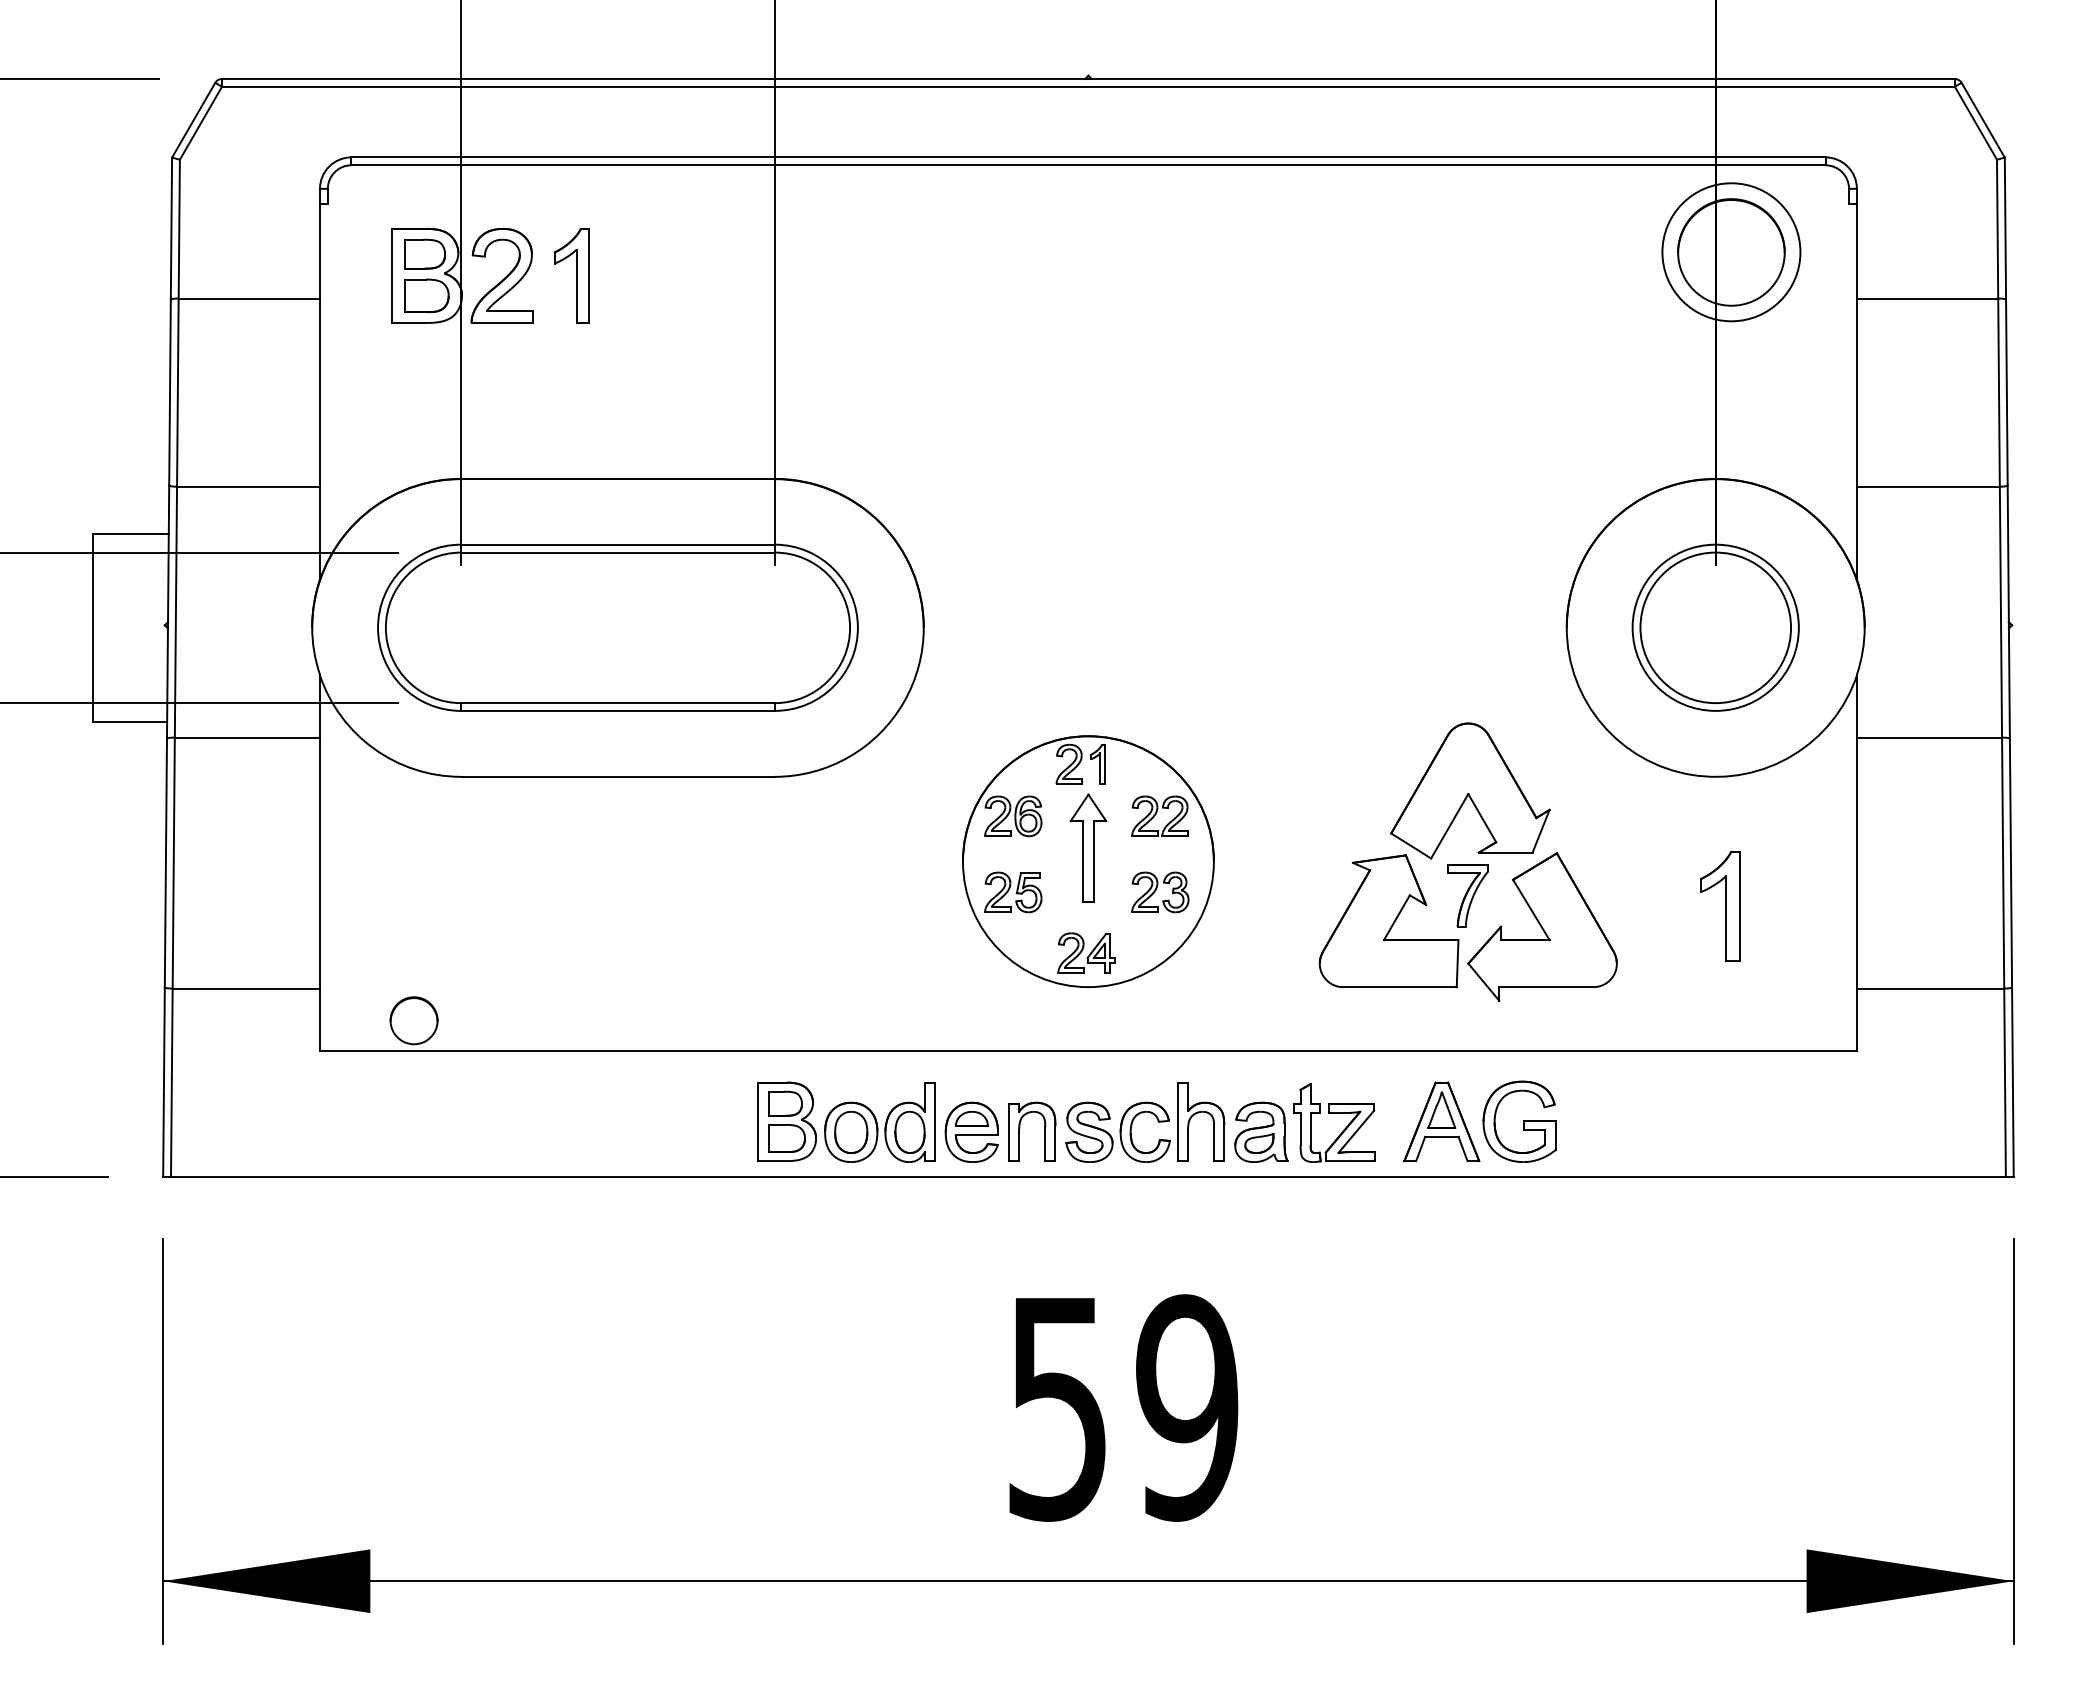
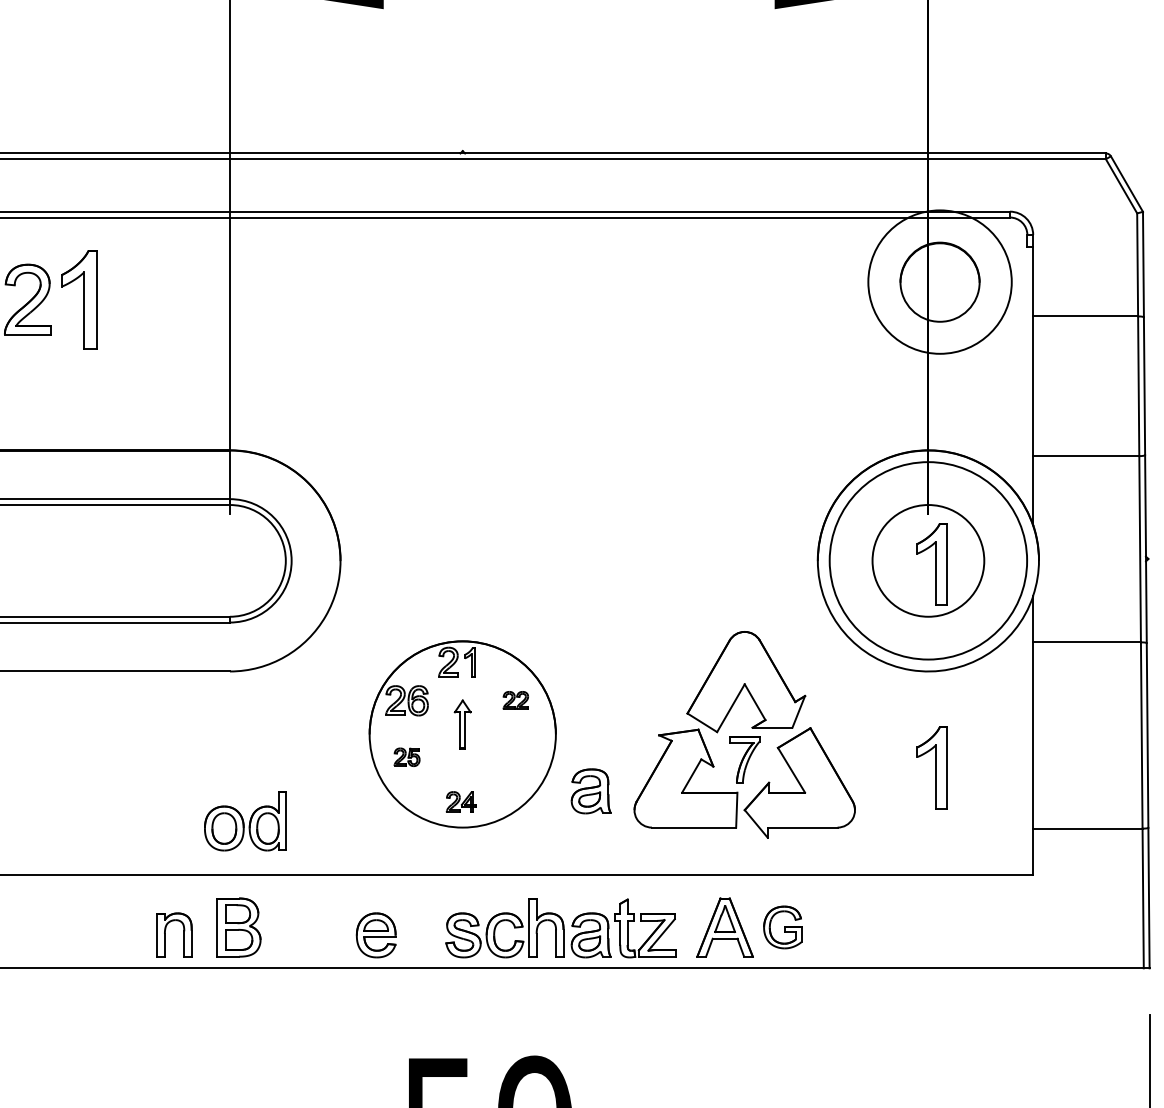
circle: (1731, 252) -> (940, 282), size x1.4
part: (571, 275) -> (79, 299), size x1.4
circle: (1715, 627) -> (928, 560), size x1.6
part: (1720, 632) -> (931, 564), added
part: (1159, 815) -> (515, 700), size x0.6
part: (1088, 847) -> (462, 723), size x0.6
part: (1013, 892) -> (407, 757), size x0.6
part: (1160, 892) -> (516, 757), removed
part: (1261, 937) -> (591, 790), added
part: (1086, 952) -> (461, 801), size x0.7
part: (1519, 1121) -> (782, 927), size x0.7
part: (879, 1122) -> (245, 821), moved
part: (1044, 1131) -> (183, 934), moved

